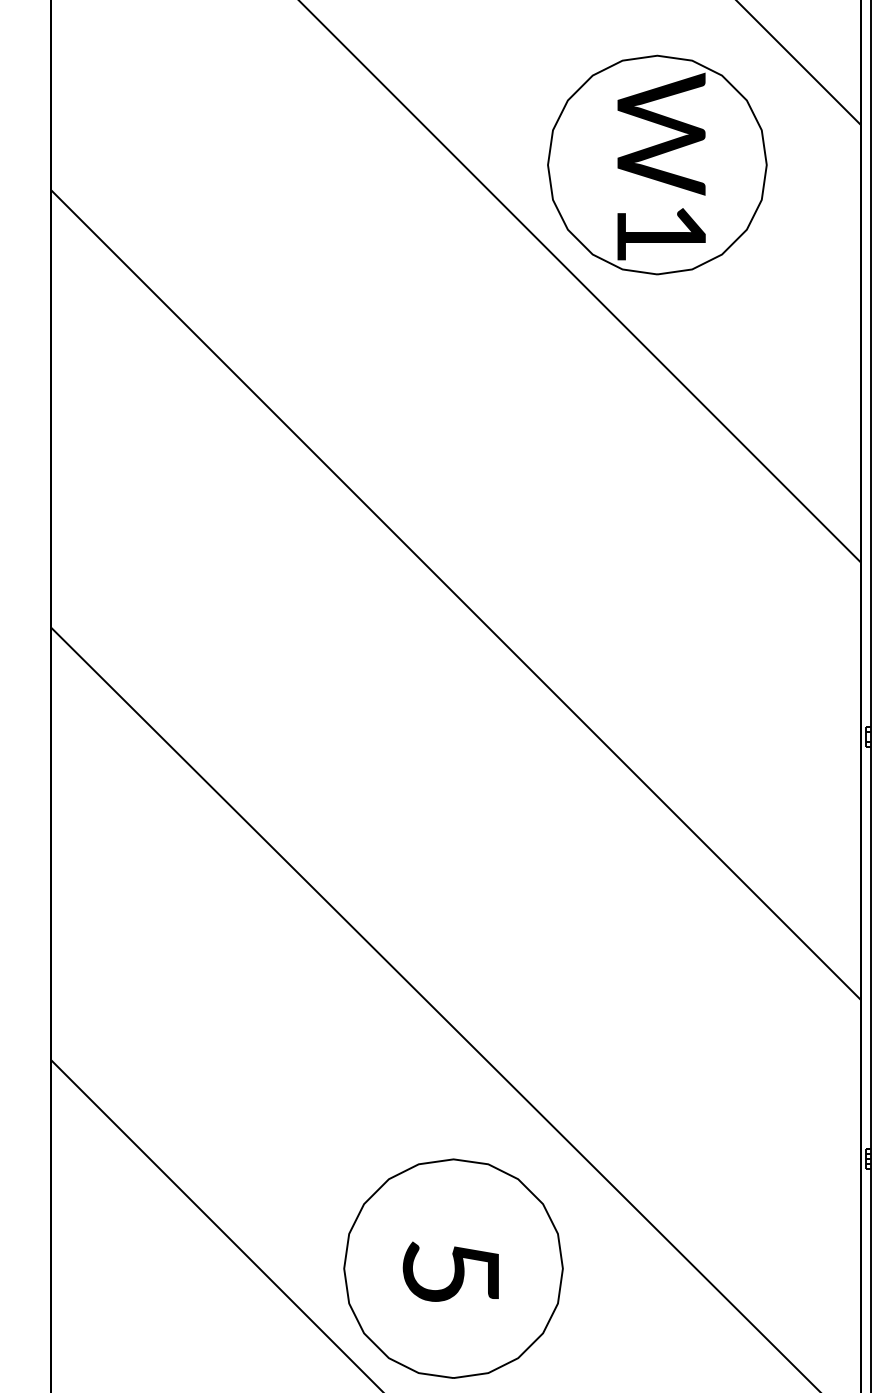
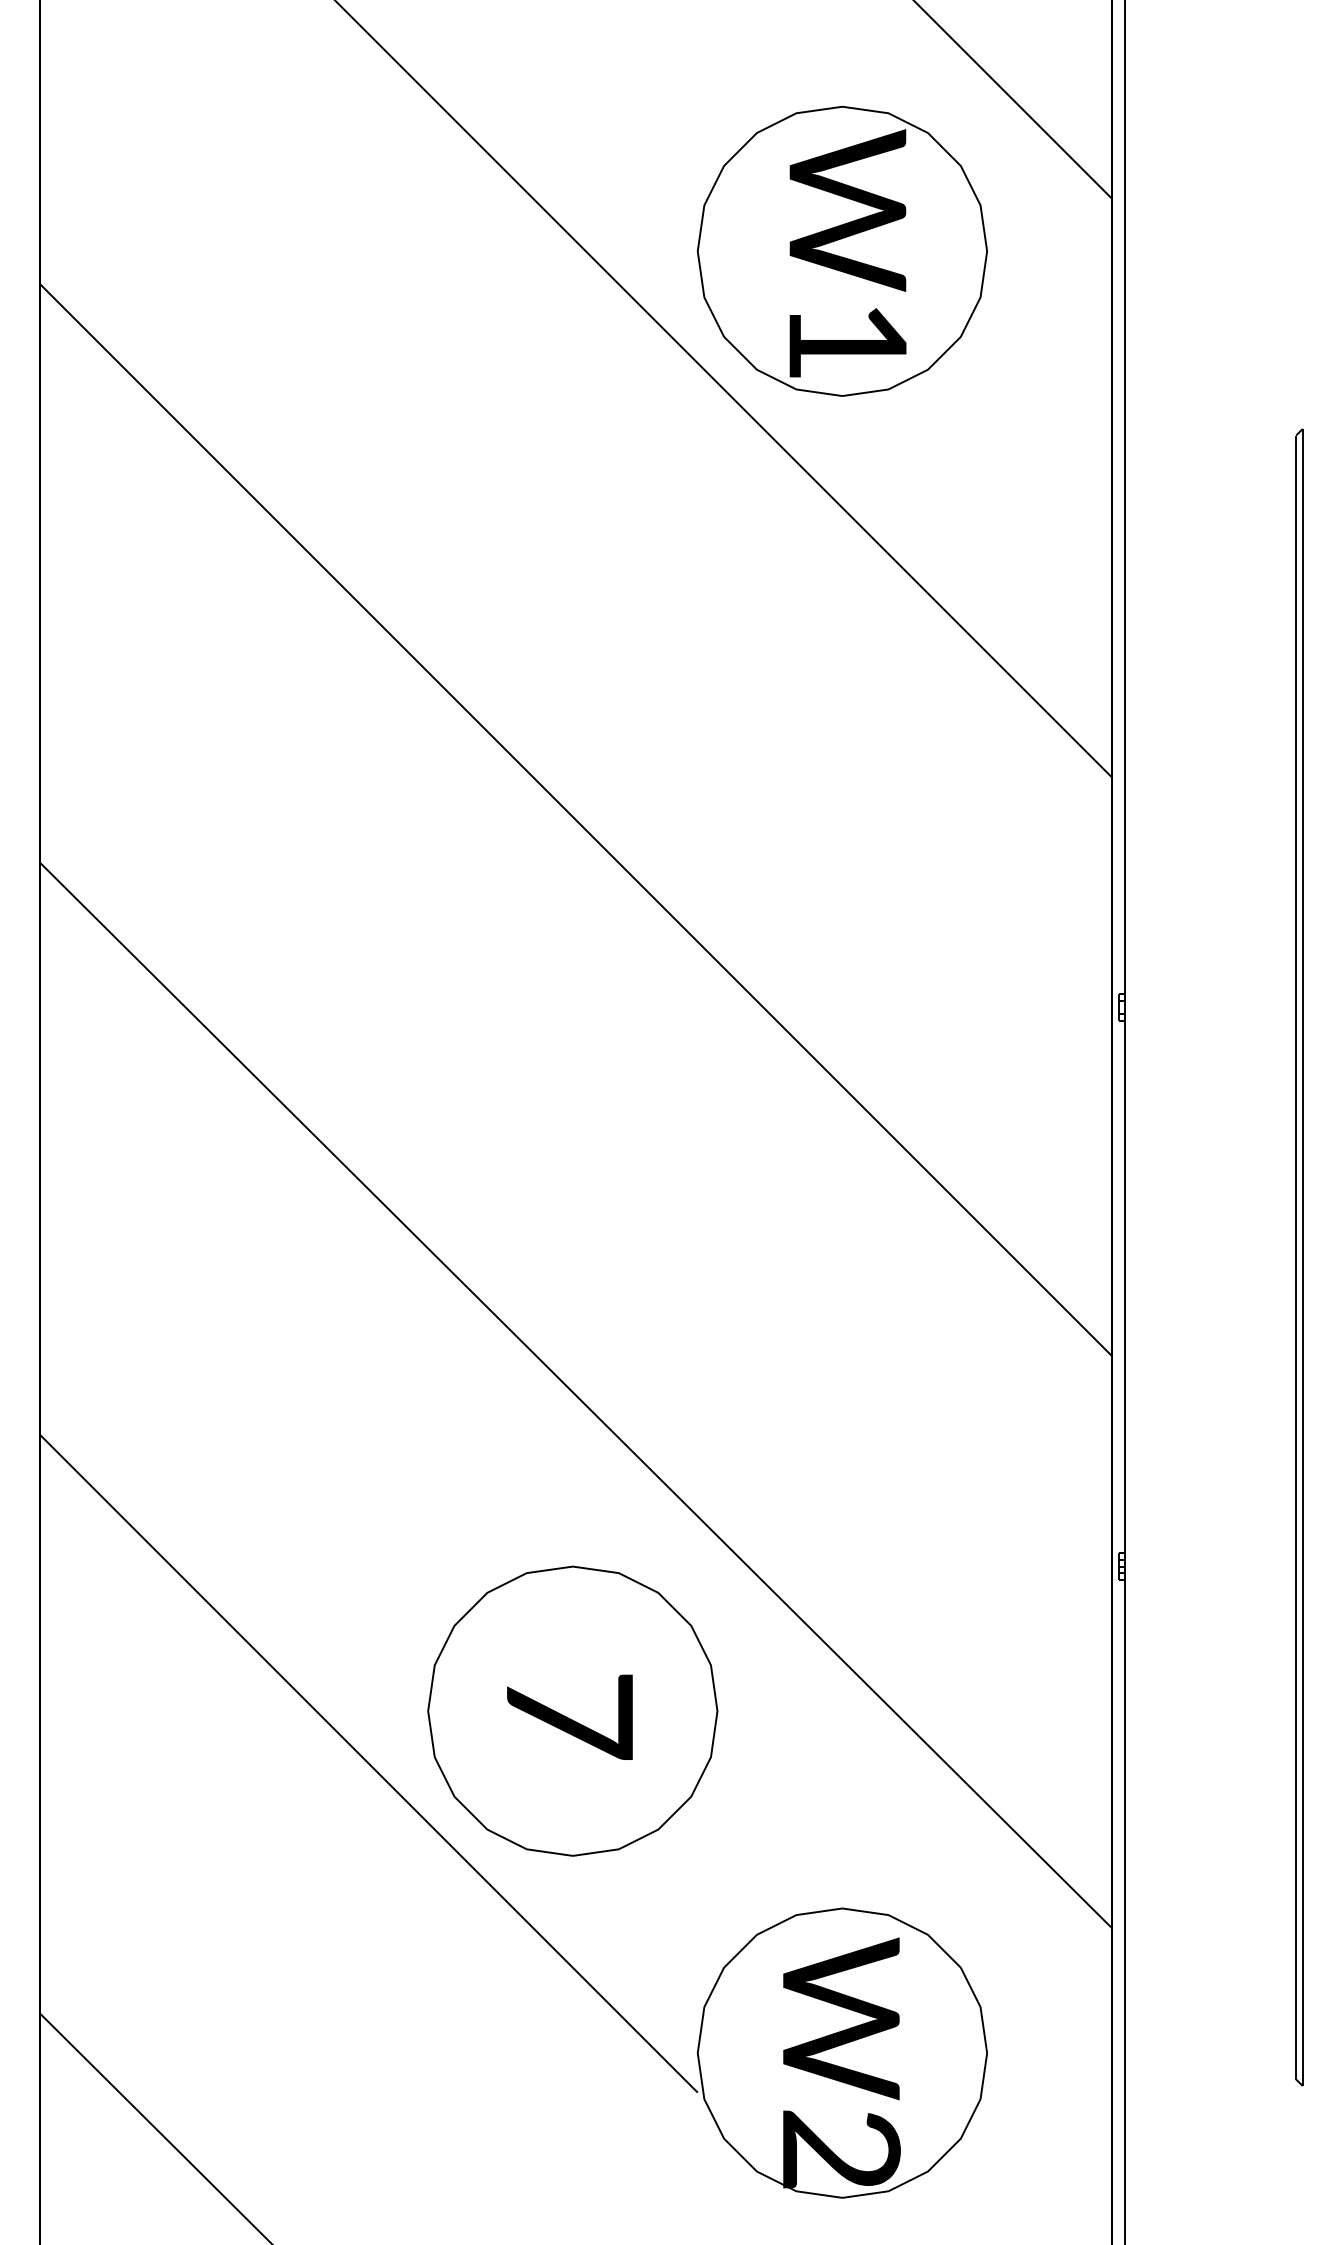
text: (450, 1272) -> (568, 1716), 5 -> 7

